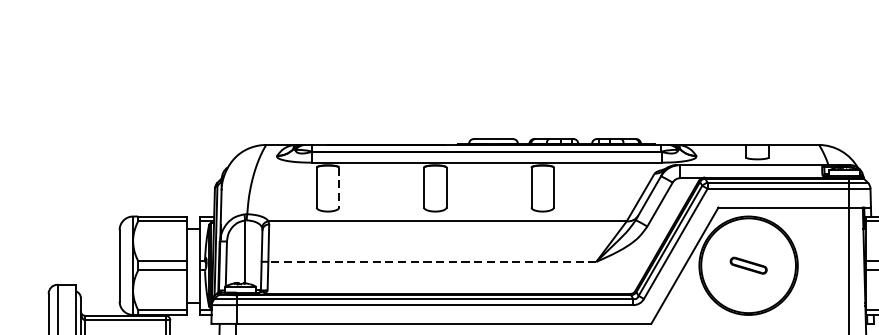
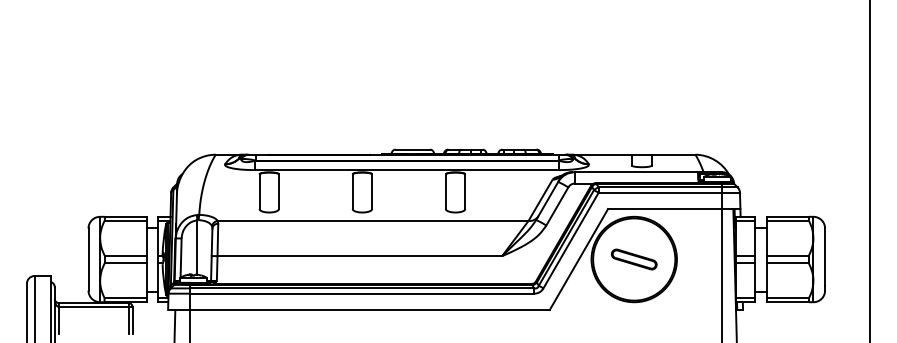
line: (338, 188) -> (278, 192), dashed -> solid
line: (431, 262) -> (359, 256), dashed -> solid
part: (748, 265) -> (634, 259), size x1.43

